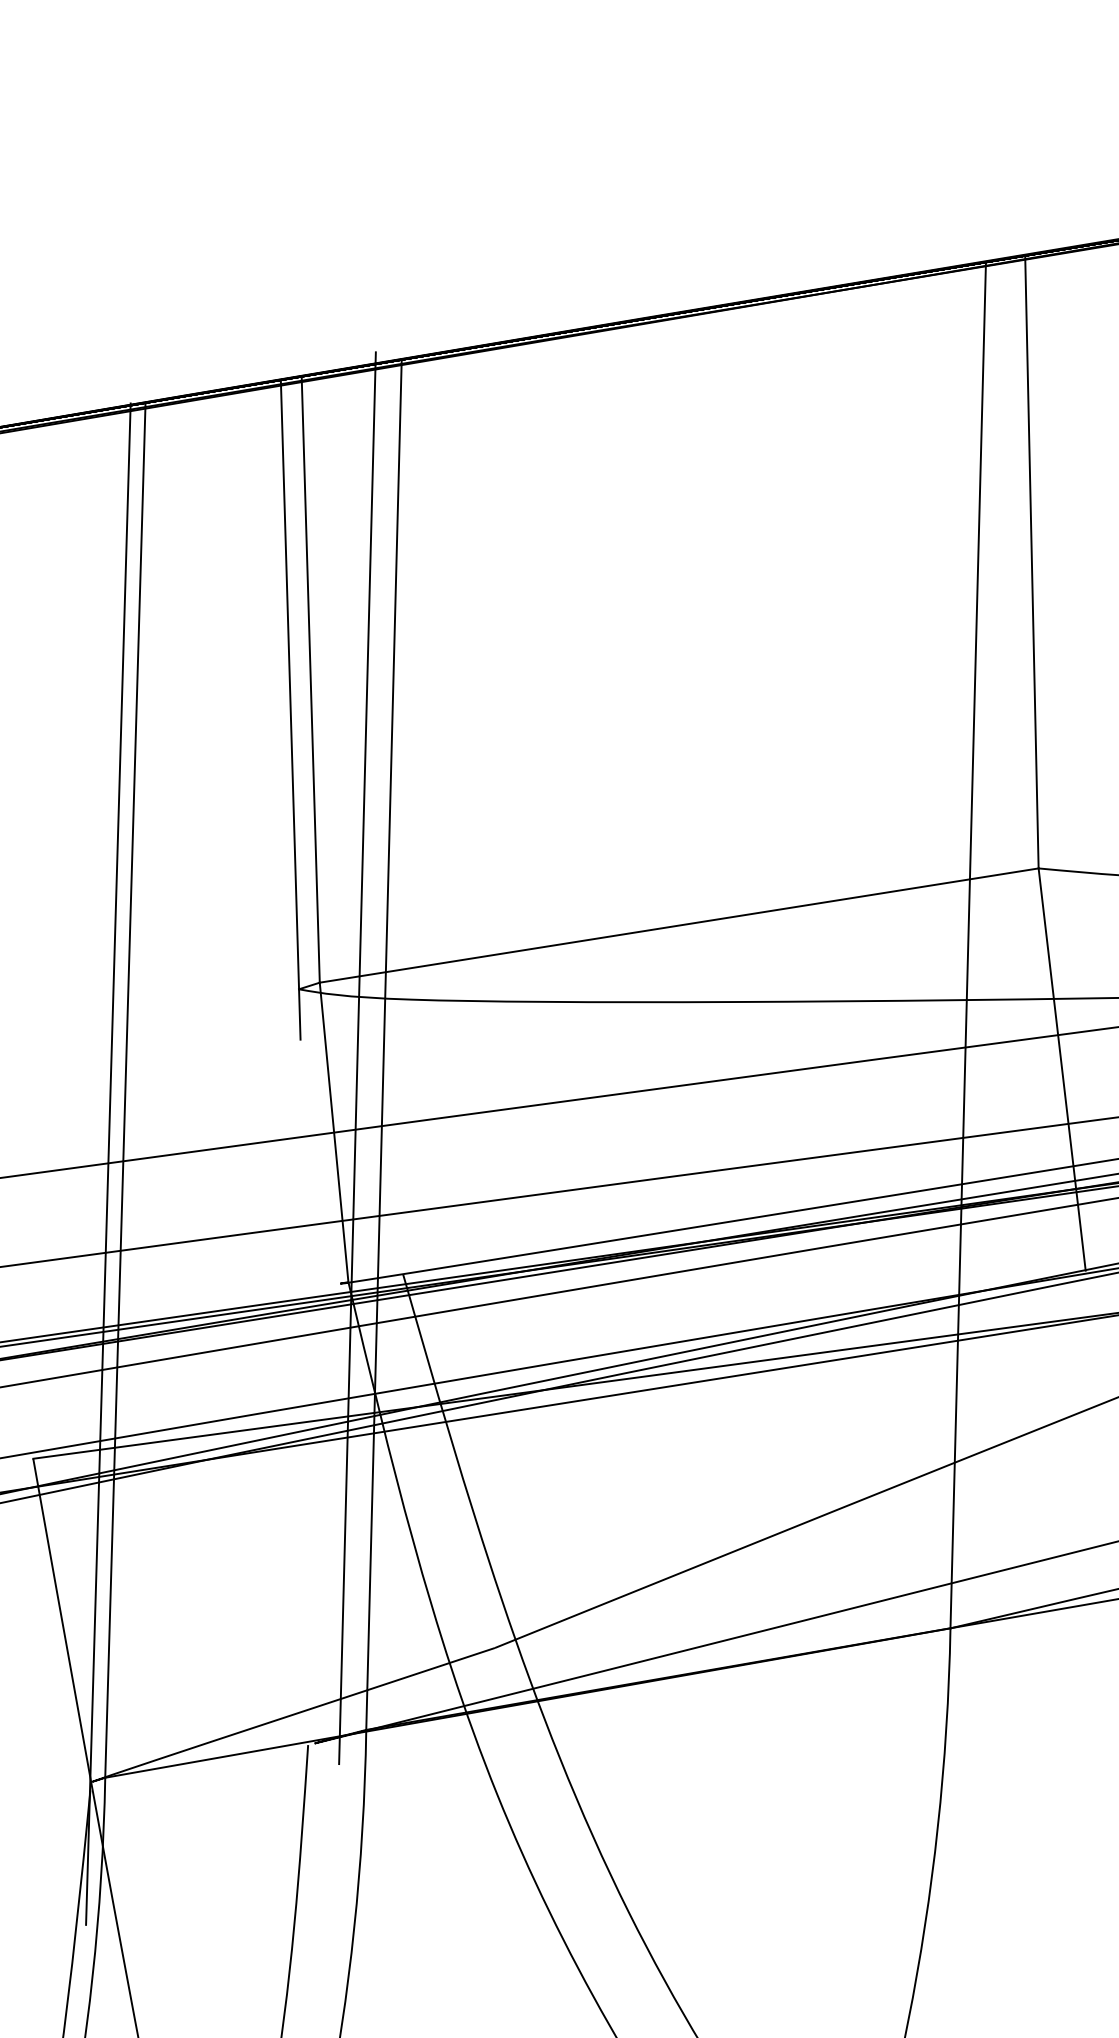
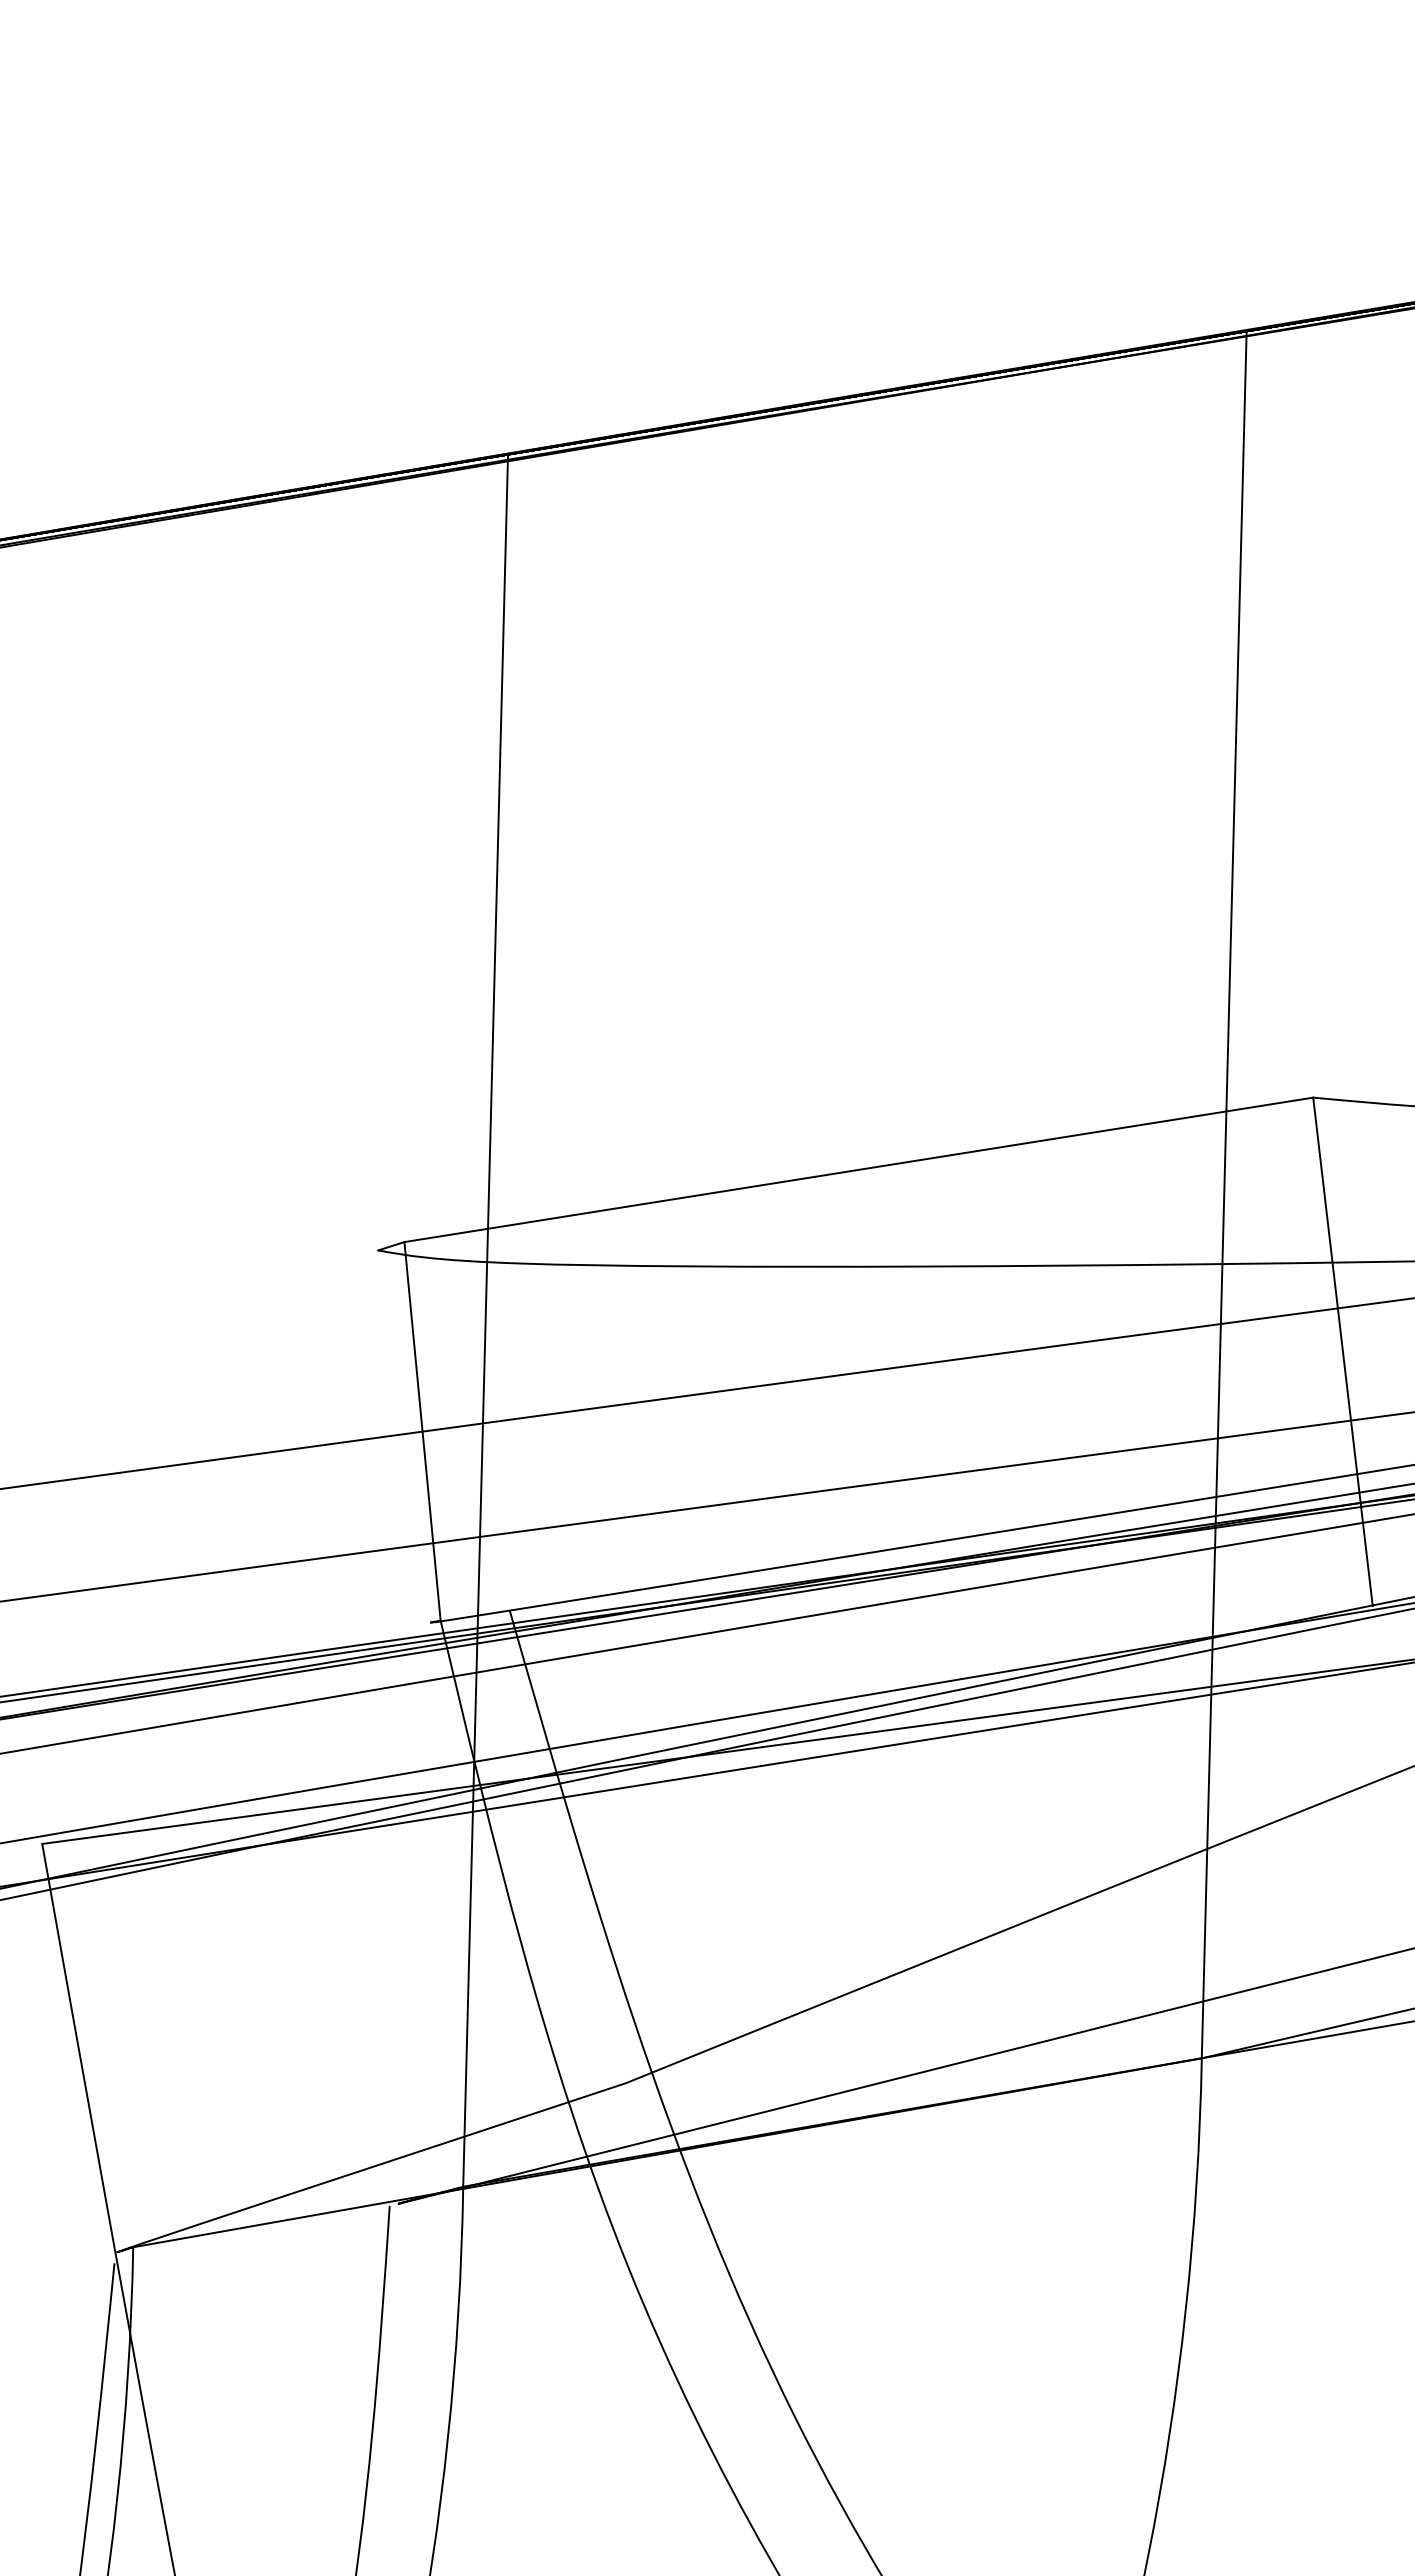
line: (1031, 562) -> (1304, 710), removed
line: (310, 679) -> (392, 858), removed
line: (290, 710) -> (367, 897), removed
line: (357, 1058) -> (451, 1337), removed
line: (125, 1090) -> (158, 1378), removed
line: (107, 1164) -> (136, 1471), removed

